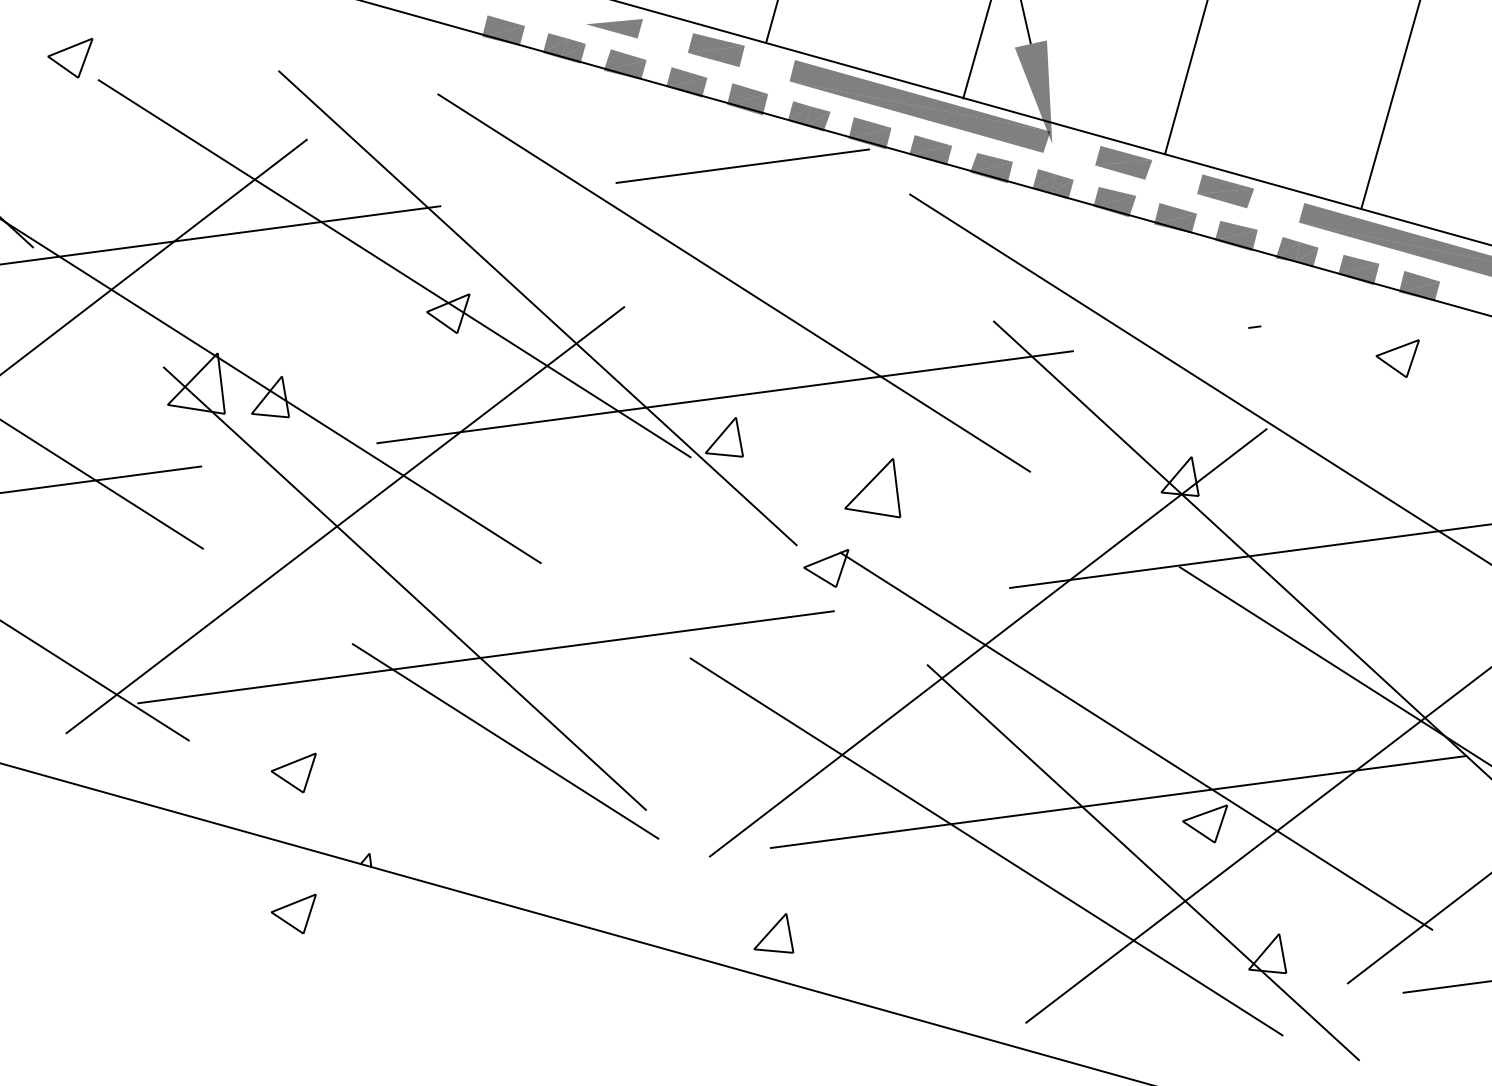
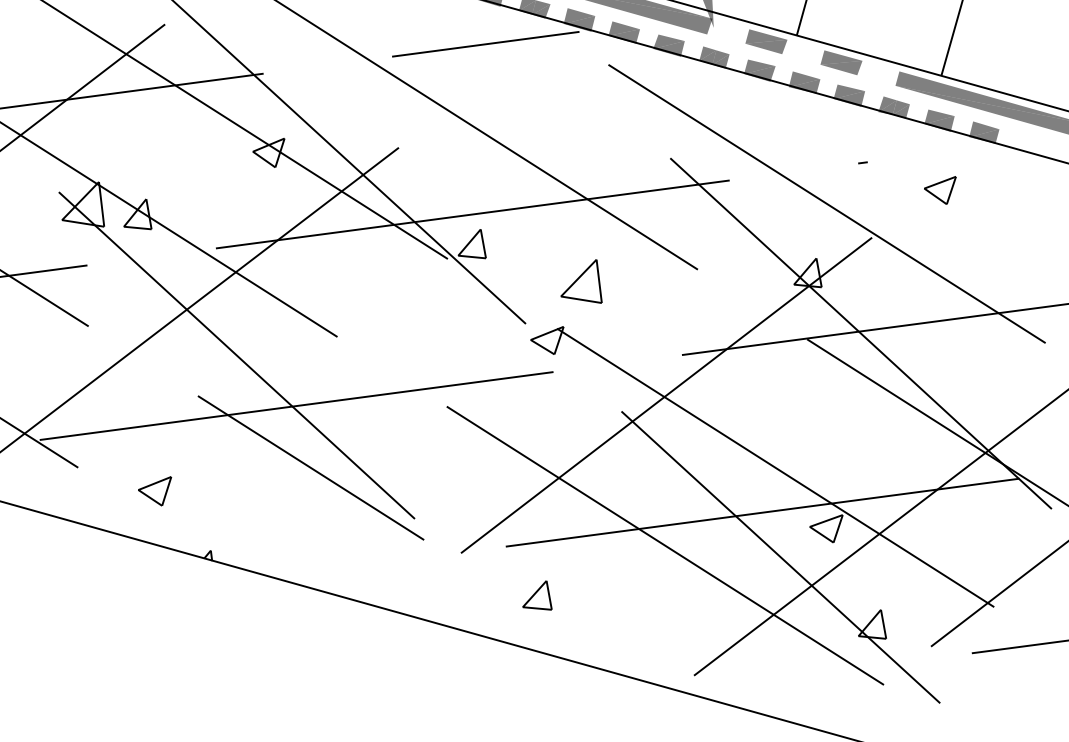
part: (1397, 358) -> (940, 190), moved
part: (293, 913) -> (154, 594), removed
part: (773, 933) -> (537, 595), moved

